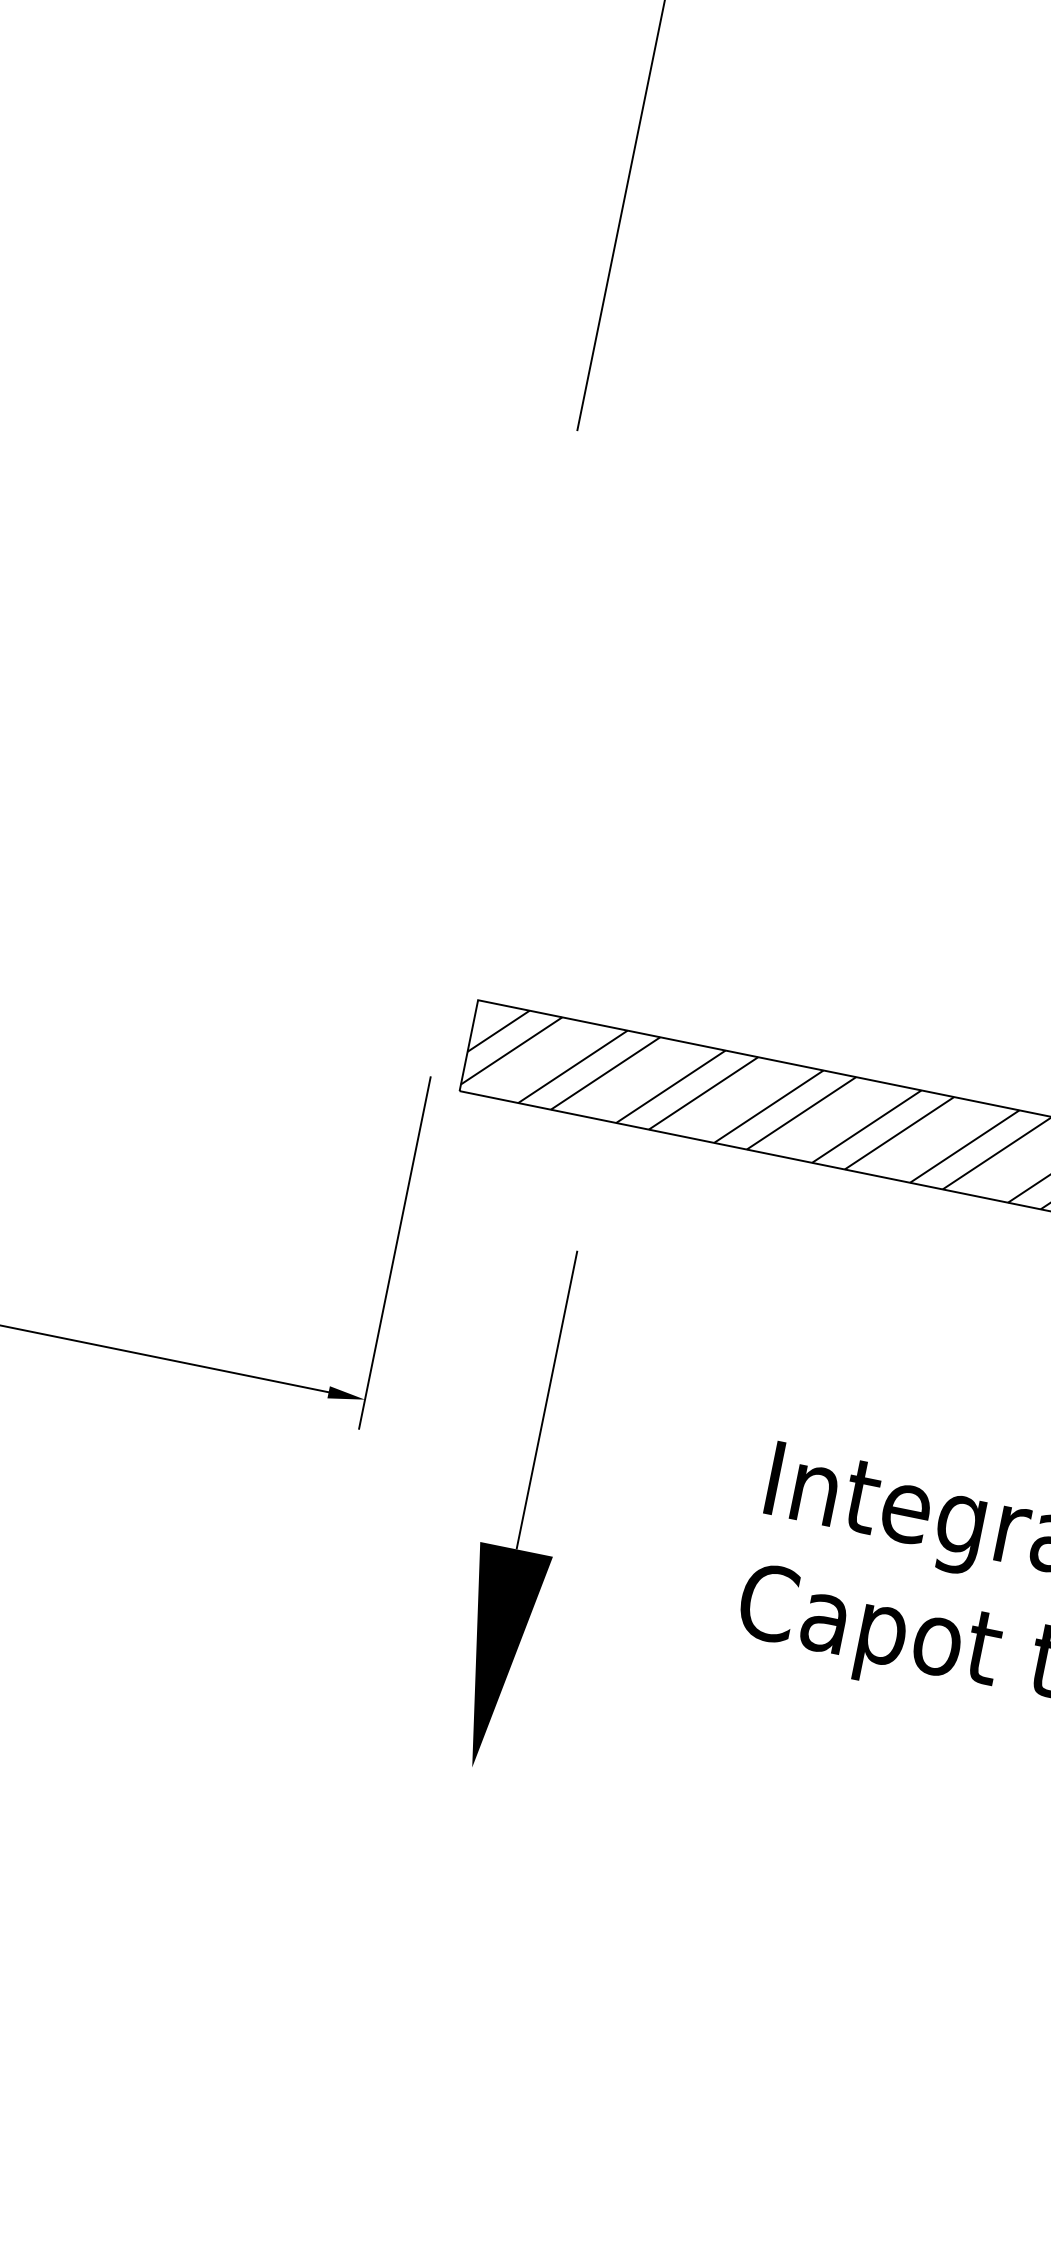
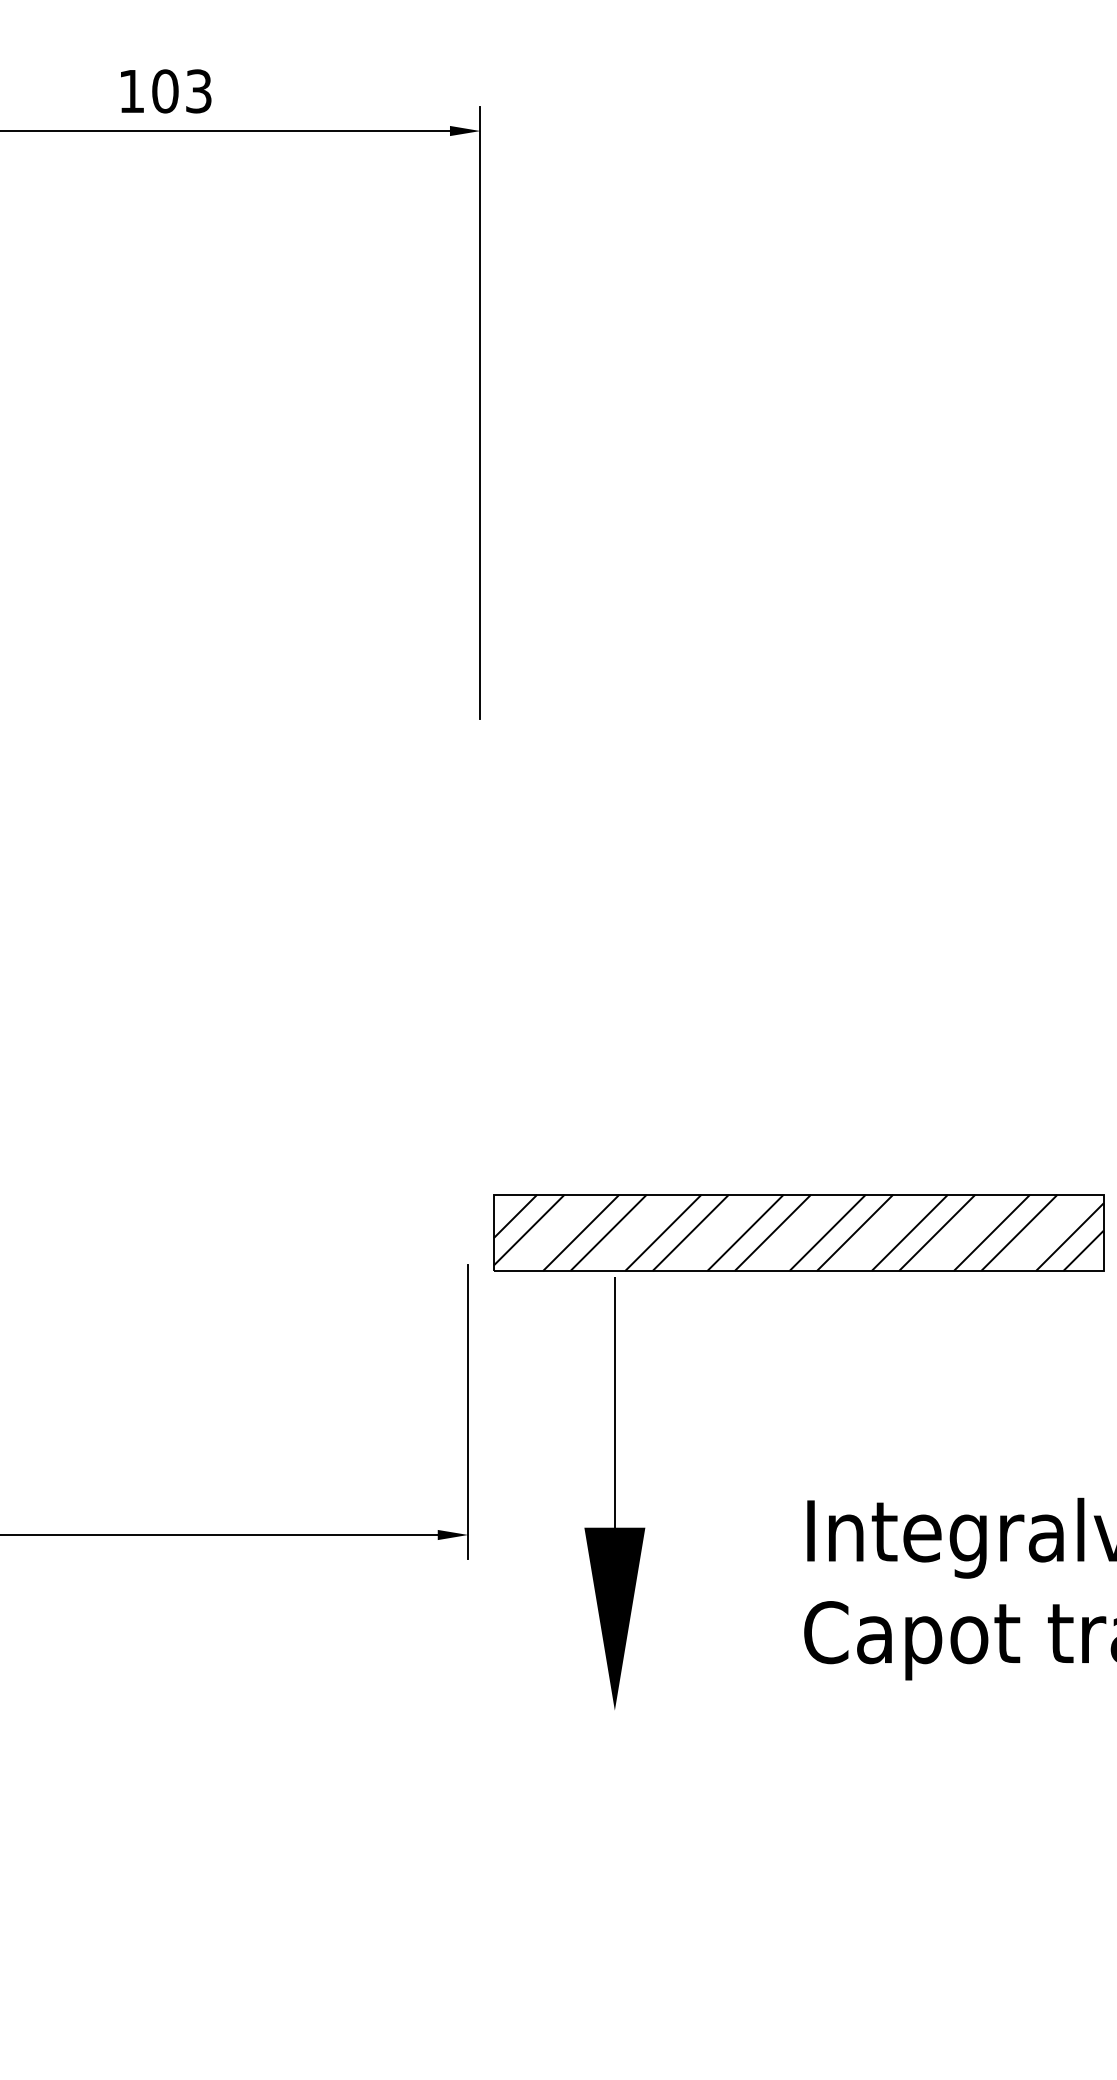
part: (524, 1508) -> (614, 1493), moved

